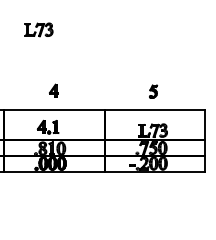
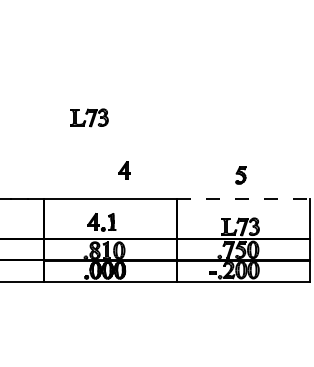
part: (38, 29) -> (89, 117), moved
part: (53, 91) -> (124, 170), moved
line: (155, 109) -> (243, 199), solid -> dashed

